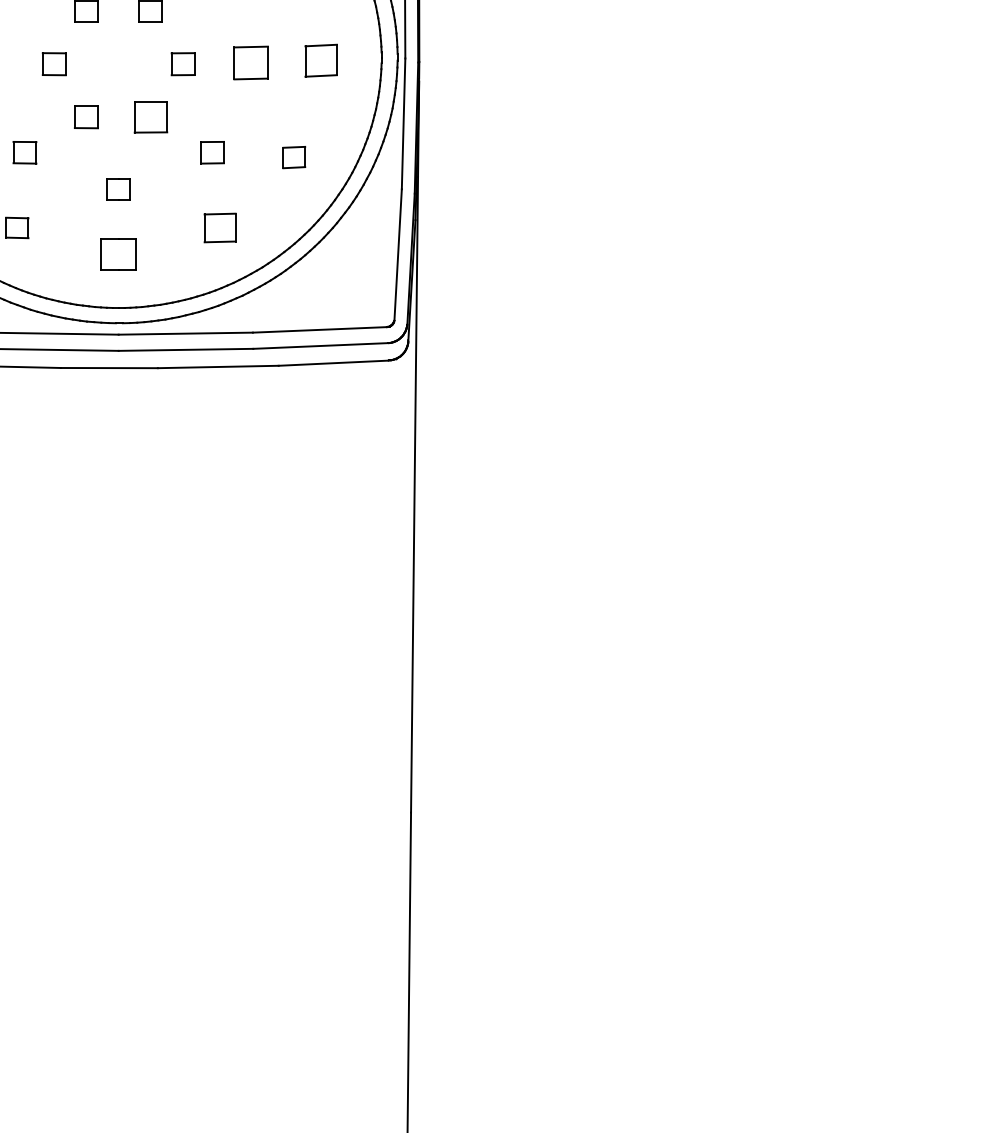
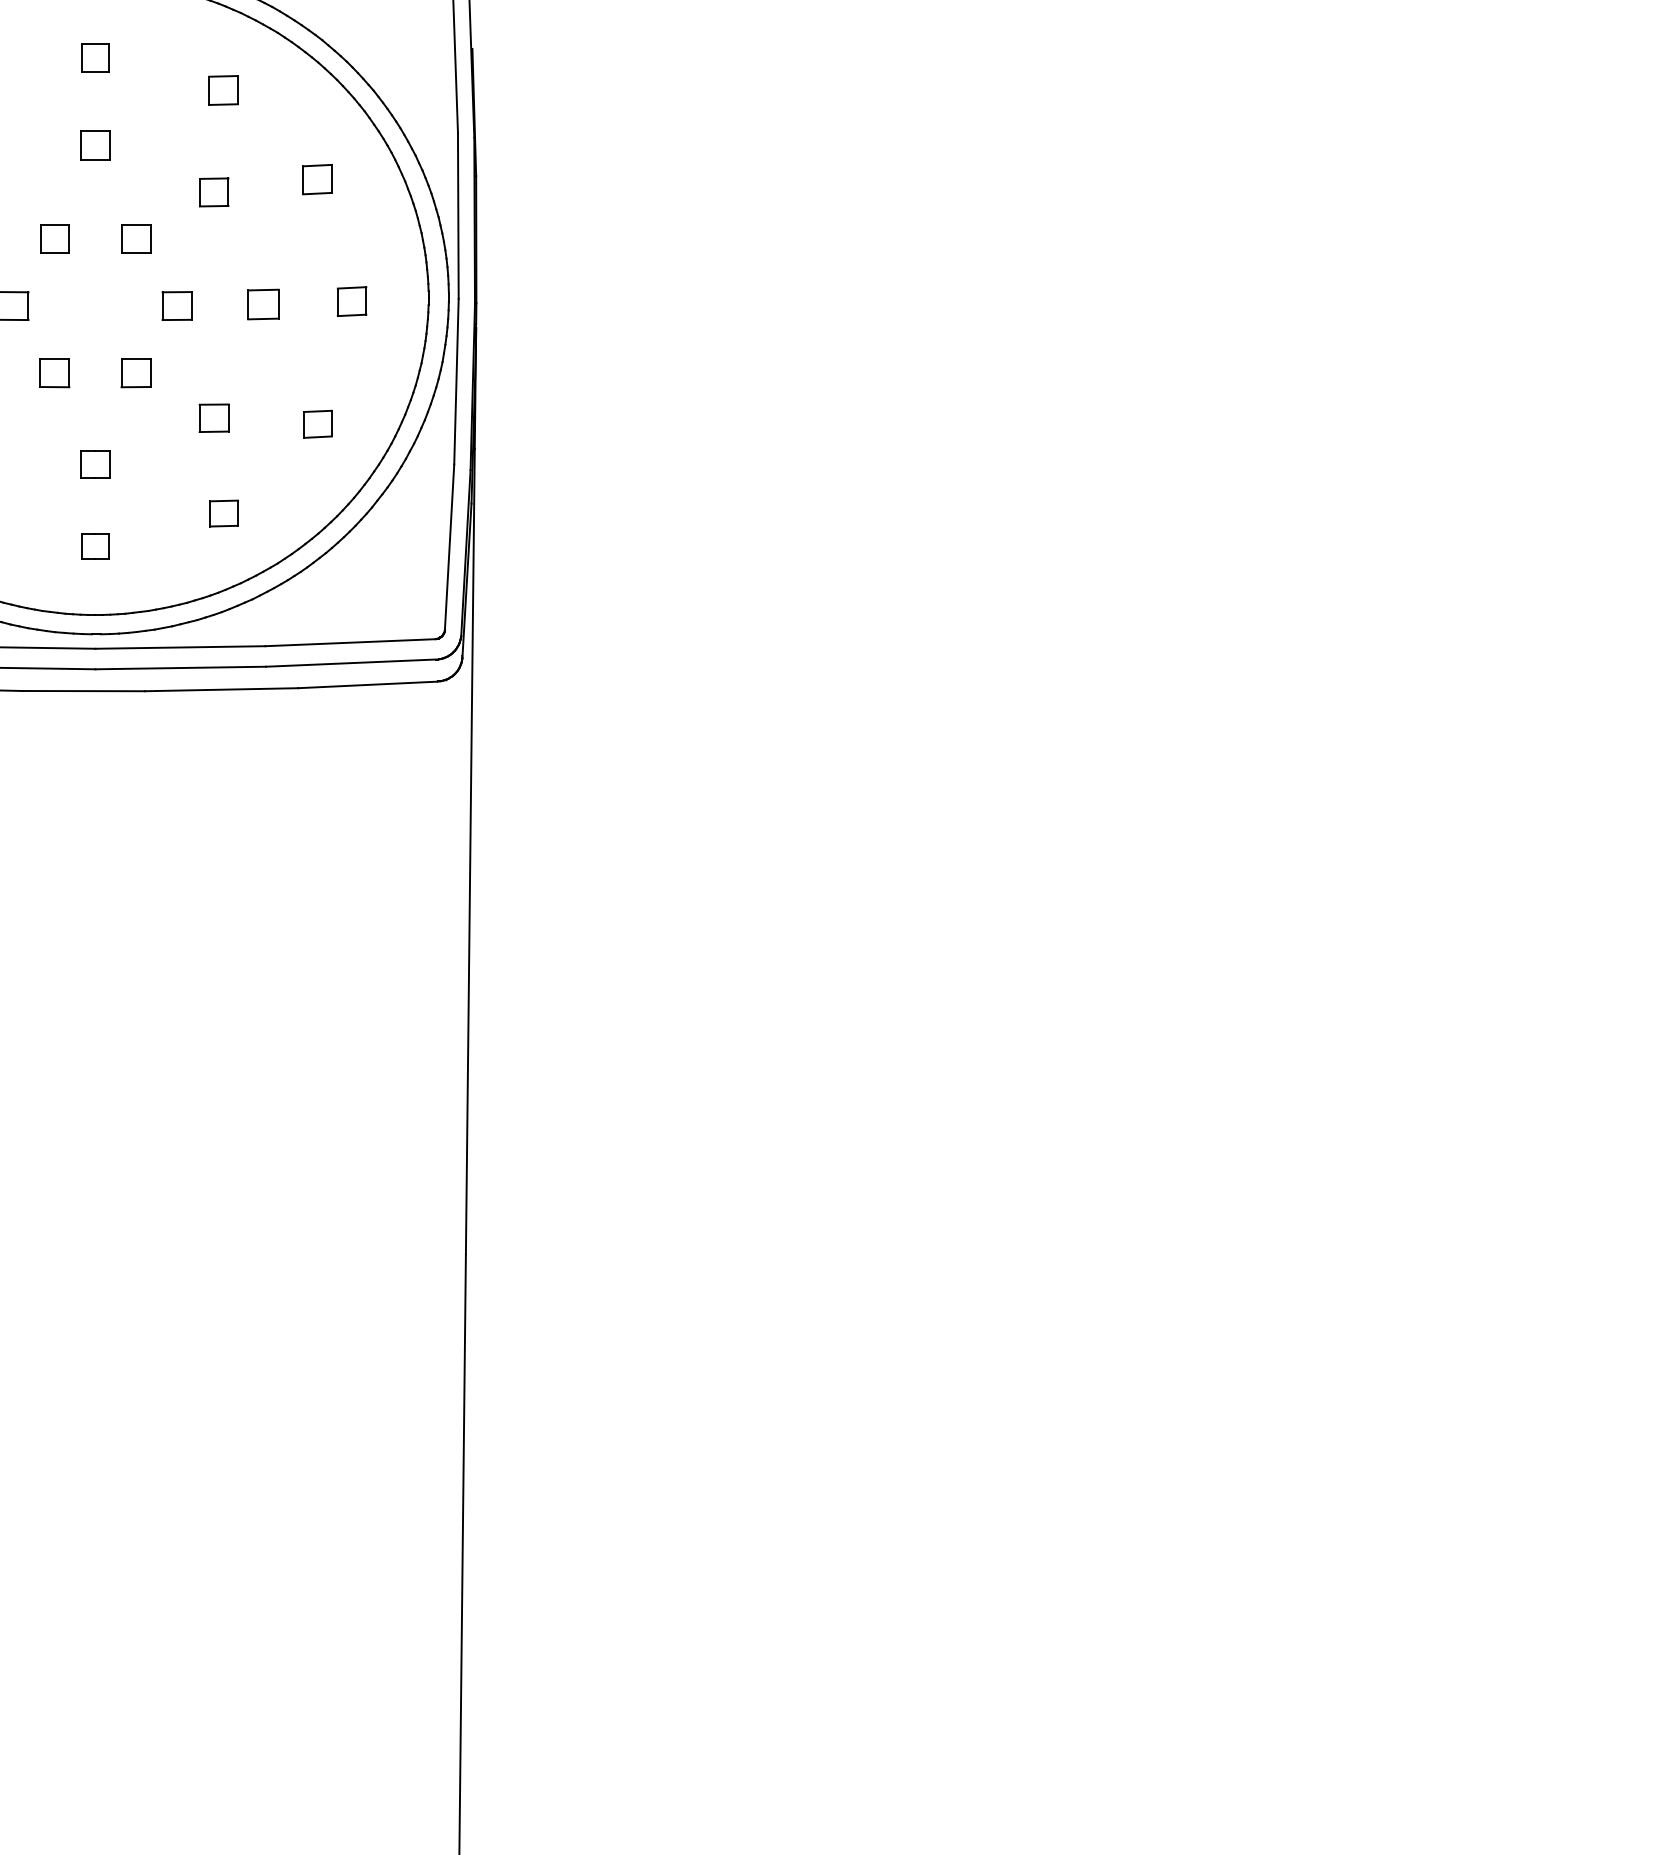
part: (320, 60) -> (351, 301), size x0.71
part: (251, 62) -> (263, 304), size x0.71
part: (150, 117) -> (135, 373), size x0.71
part: (219, 227) -> (223, 513), size x0.71
part: (118, 253) -> (95, 546), size x0.62

